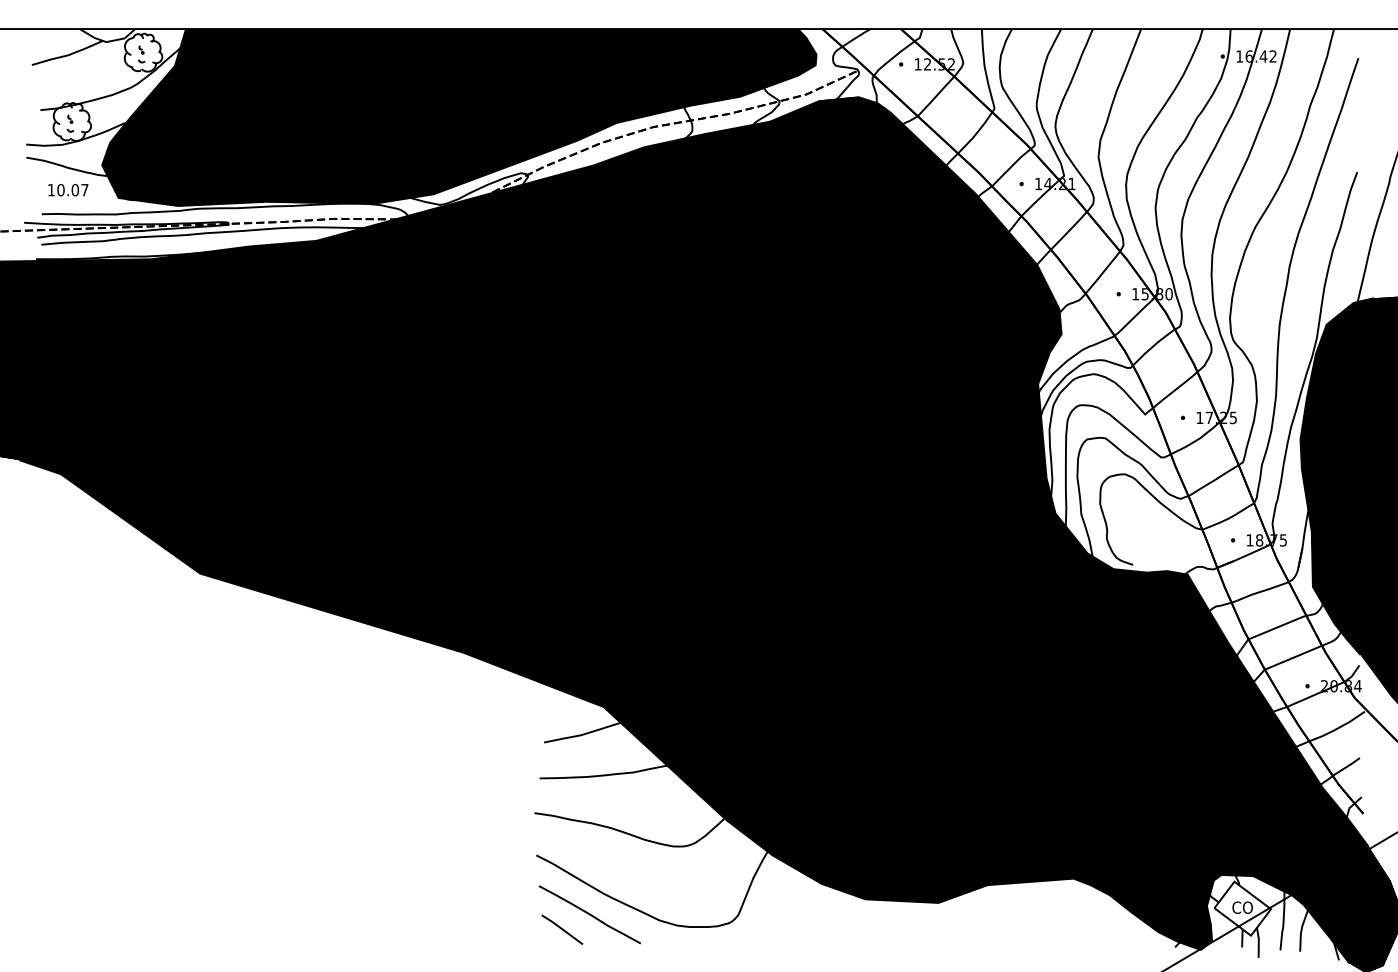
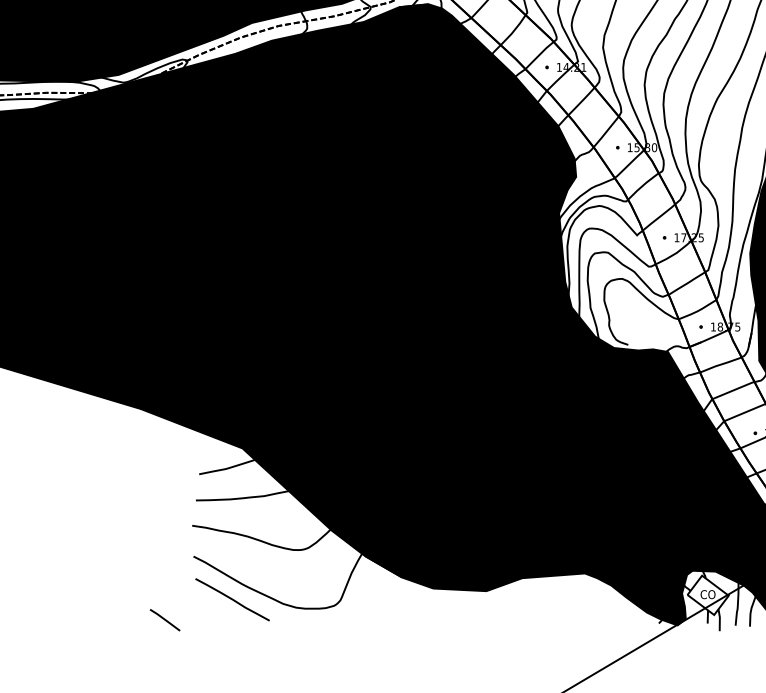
line: (562, 929) -> (165, 619), moved

